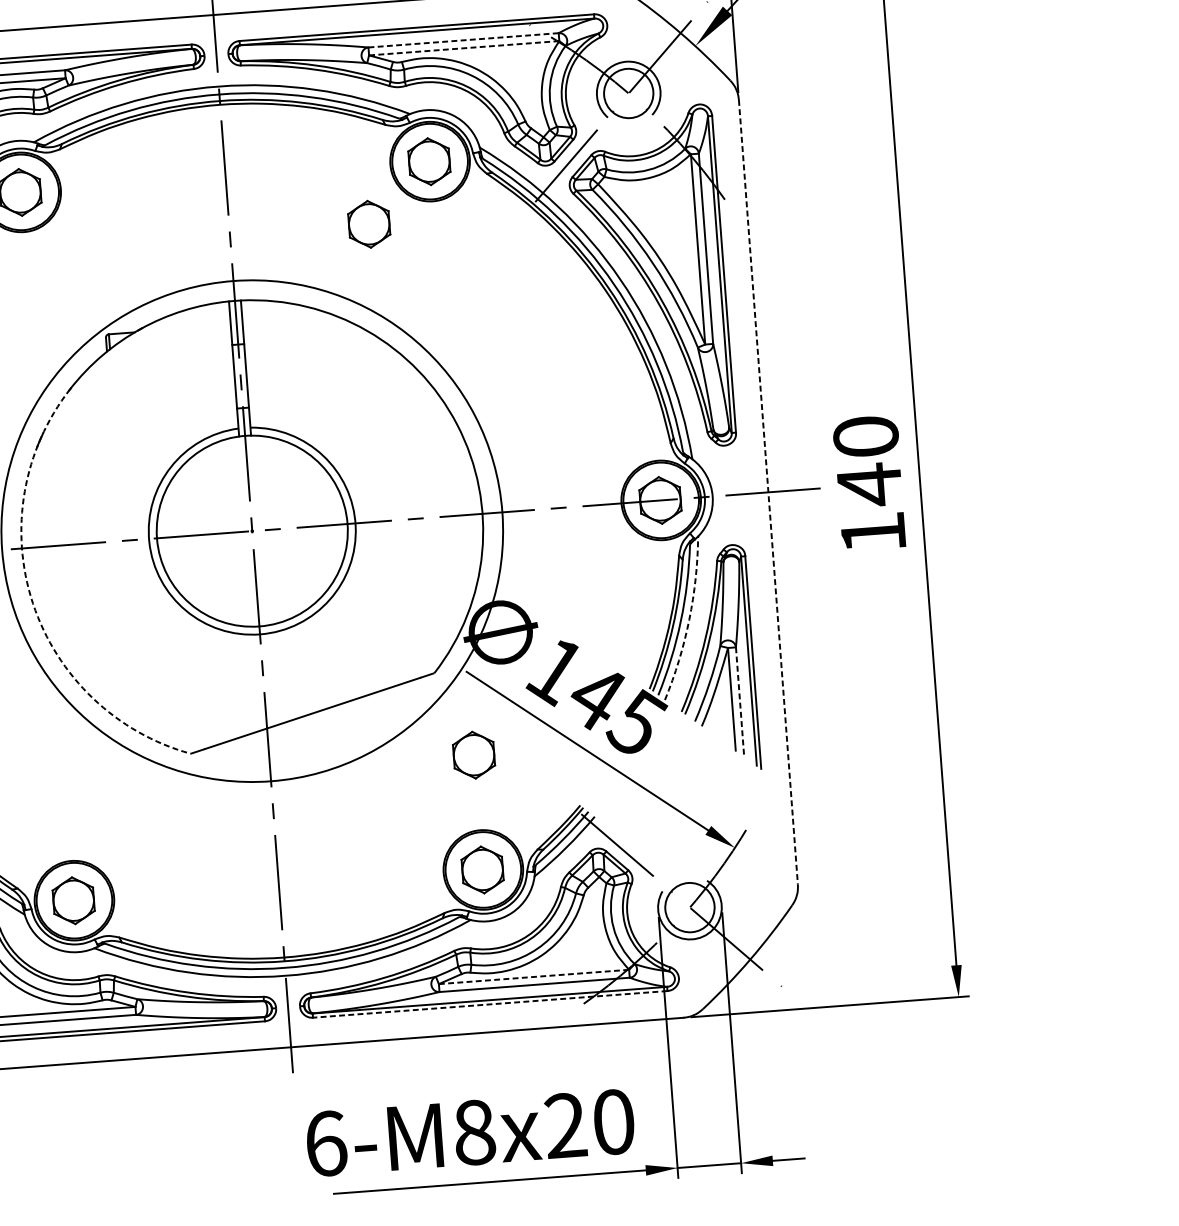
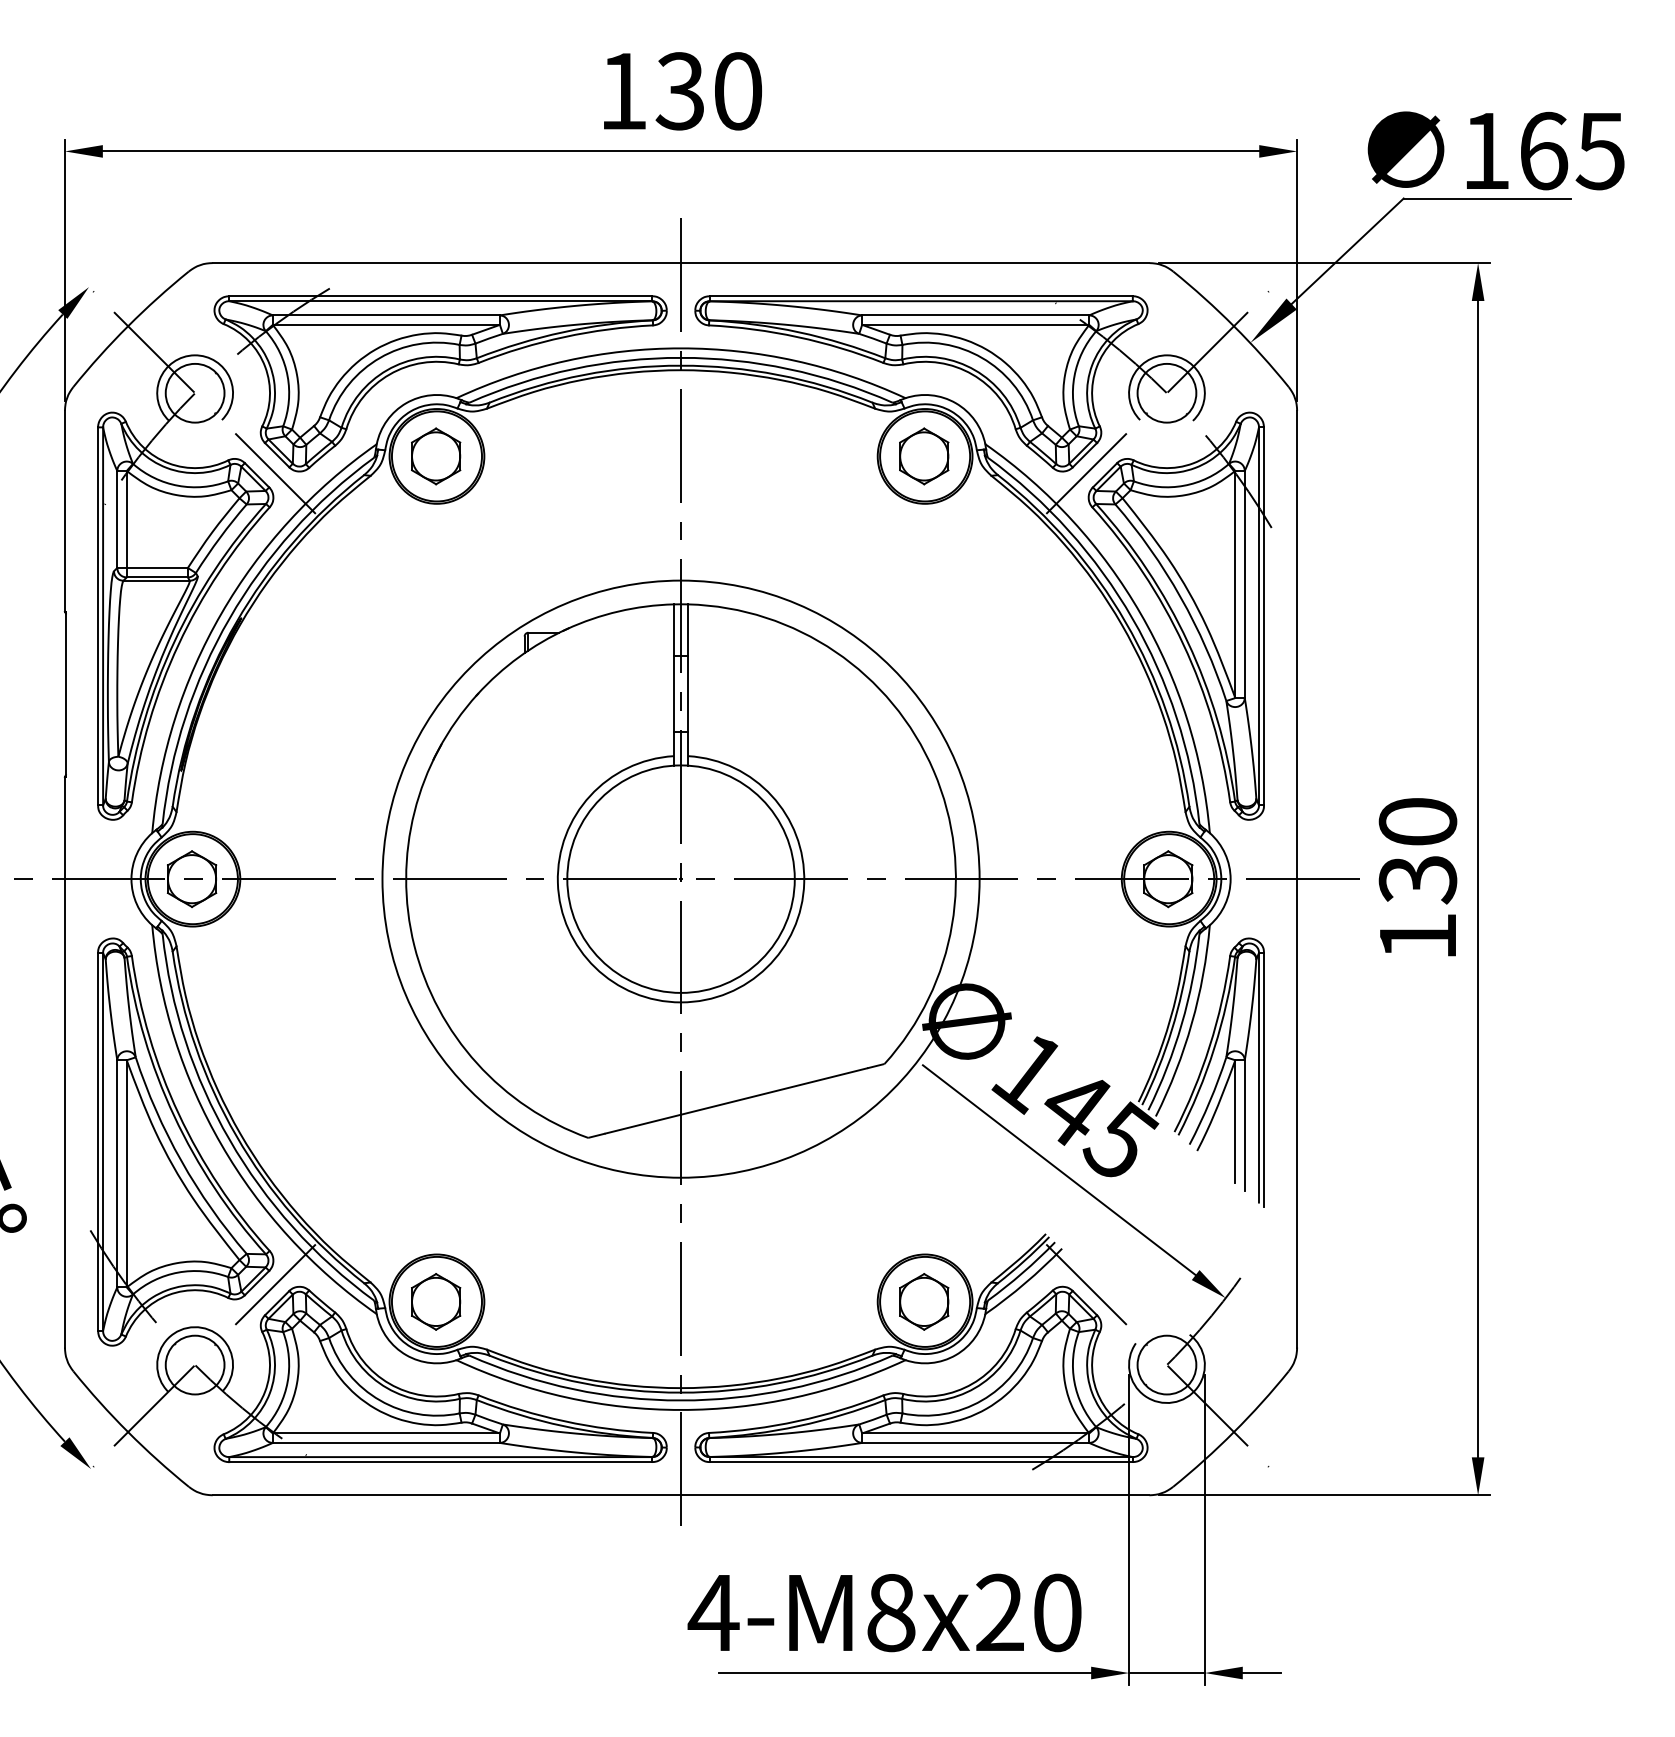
line: (463, 40) -> (975, 315), dashed -> solid
line: (464, 47) -> (975, 324), dashed -> solid
part: (369, 224) -> (847, 525), removed
text: (869, 485) -> (1417, 879), 140 -> 130
line: (768, 492) -> (1297, 879), dashed -> solid
arc: (33, 603) -> (414, 945), dashed -> solid
arc: (688, 619) -> (1191, 1023), dashed -> solid
line: (739, 702) -> (1244, 1126), dashed -> solid
part: (474, 754) -> (924, 1164), removed
line: (533, 977) -> (975, 1433), dashed -> solid
line: (490, 1004) -> (921, 1462), dashed -> solid
text: (325, 1143) -> (713, 1612), 6-M8x20 -> 4-M8x20

